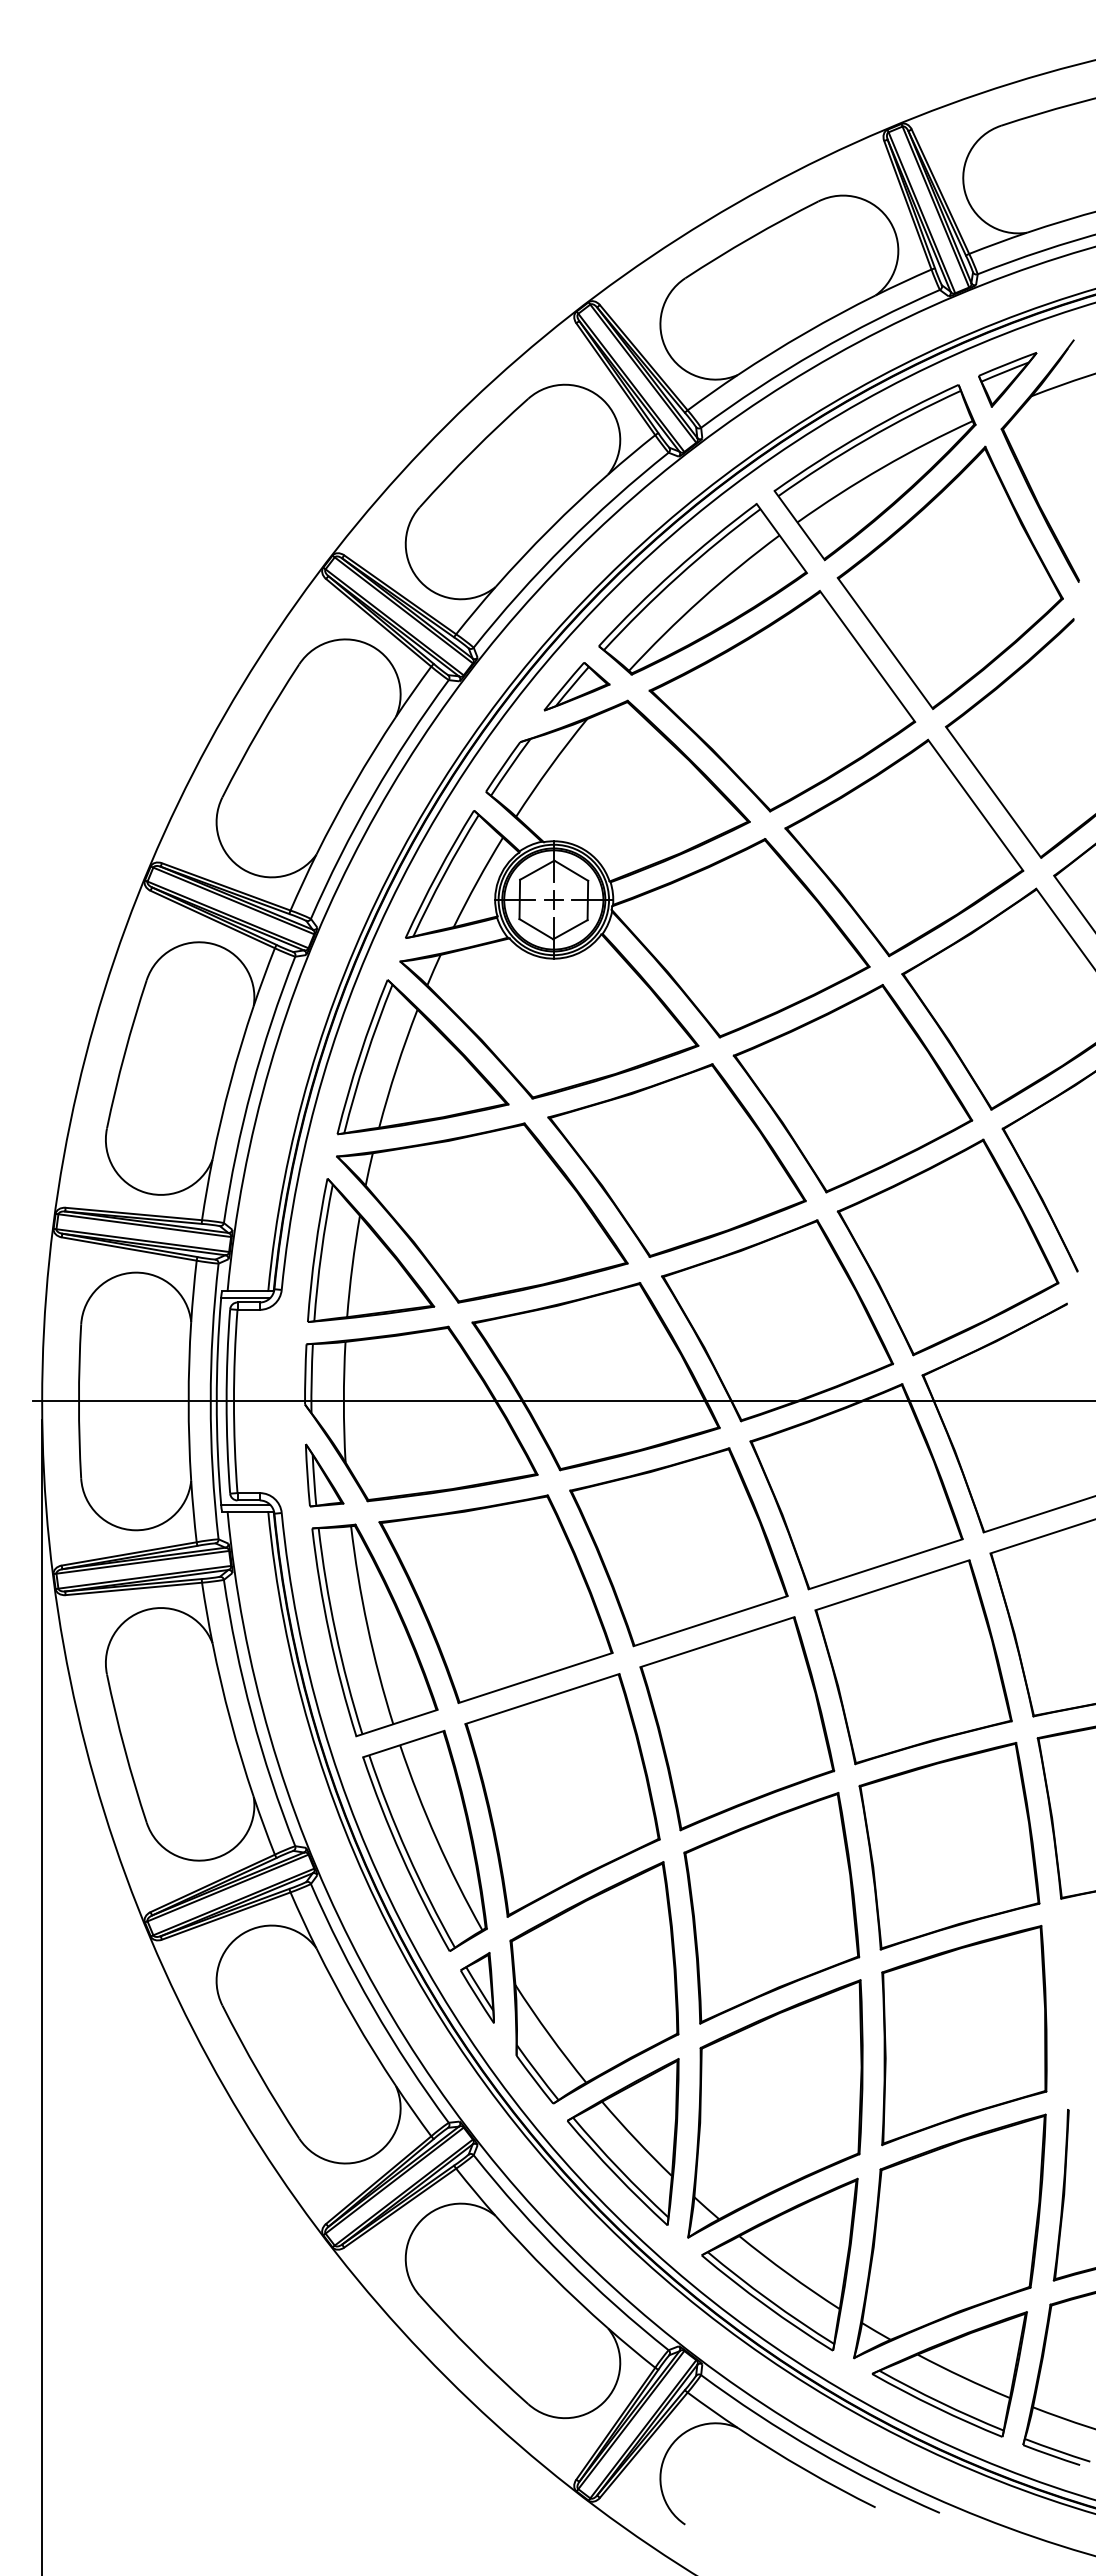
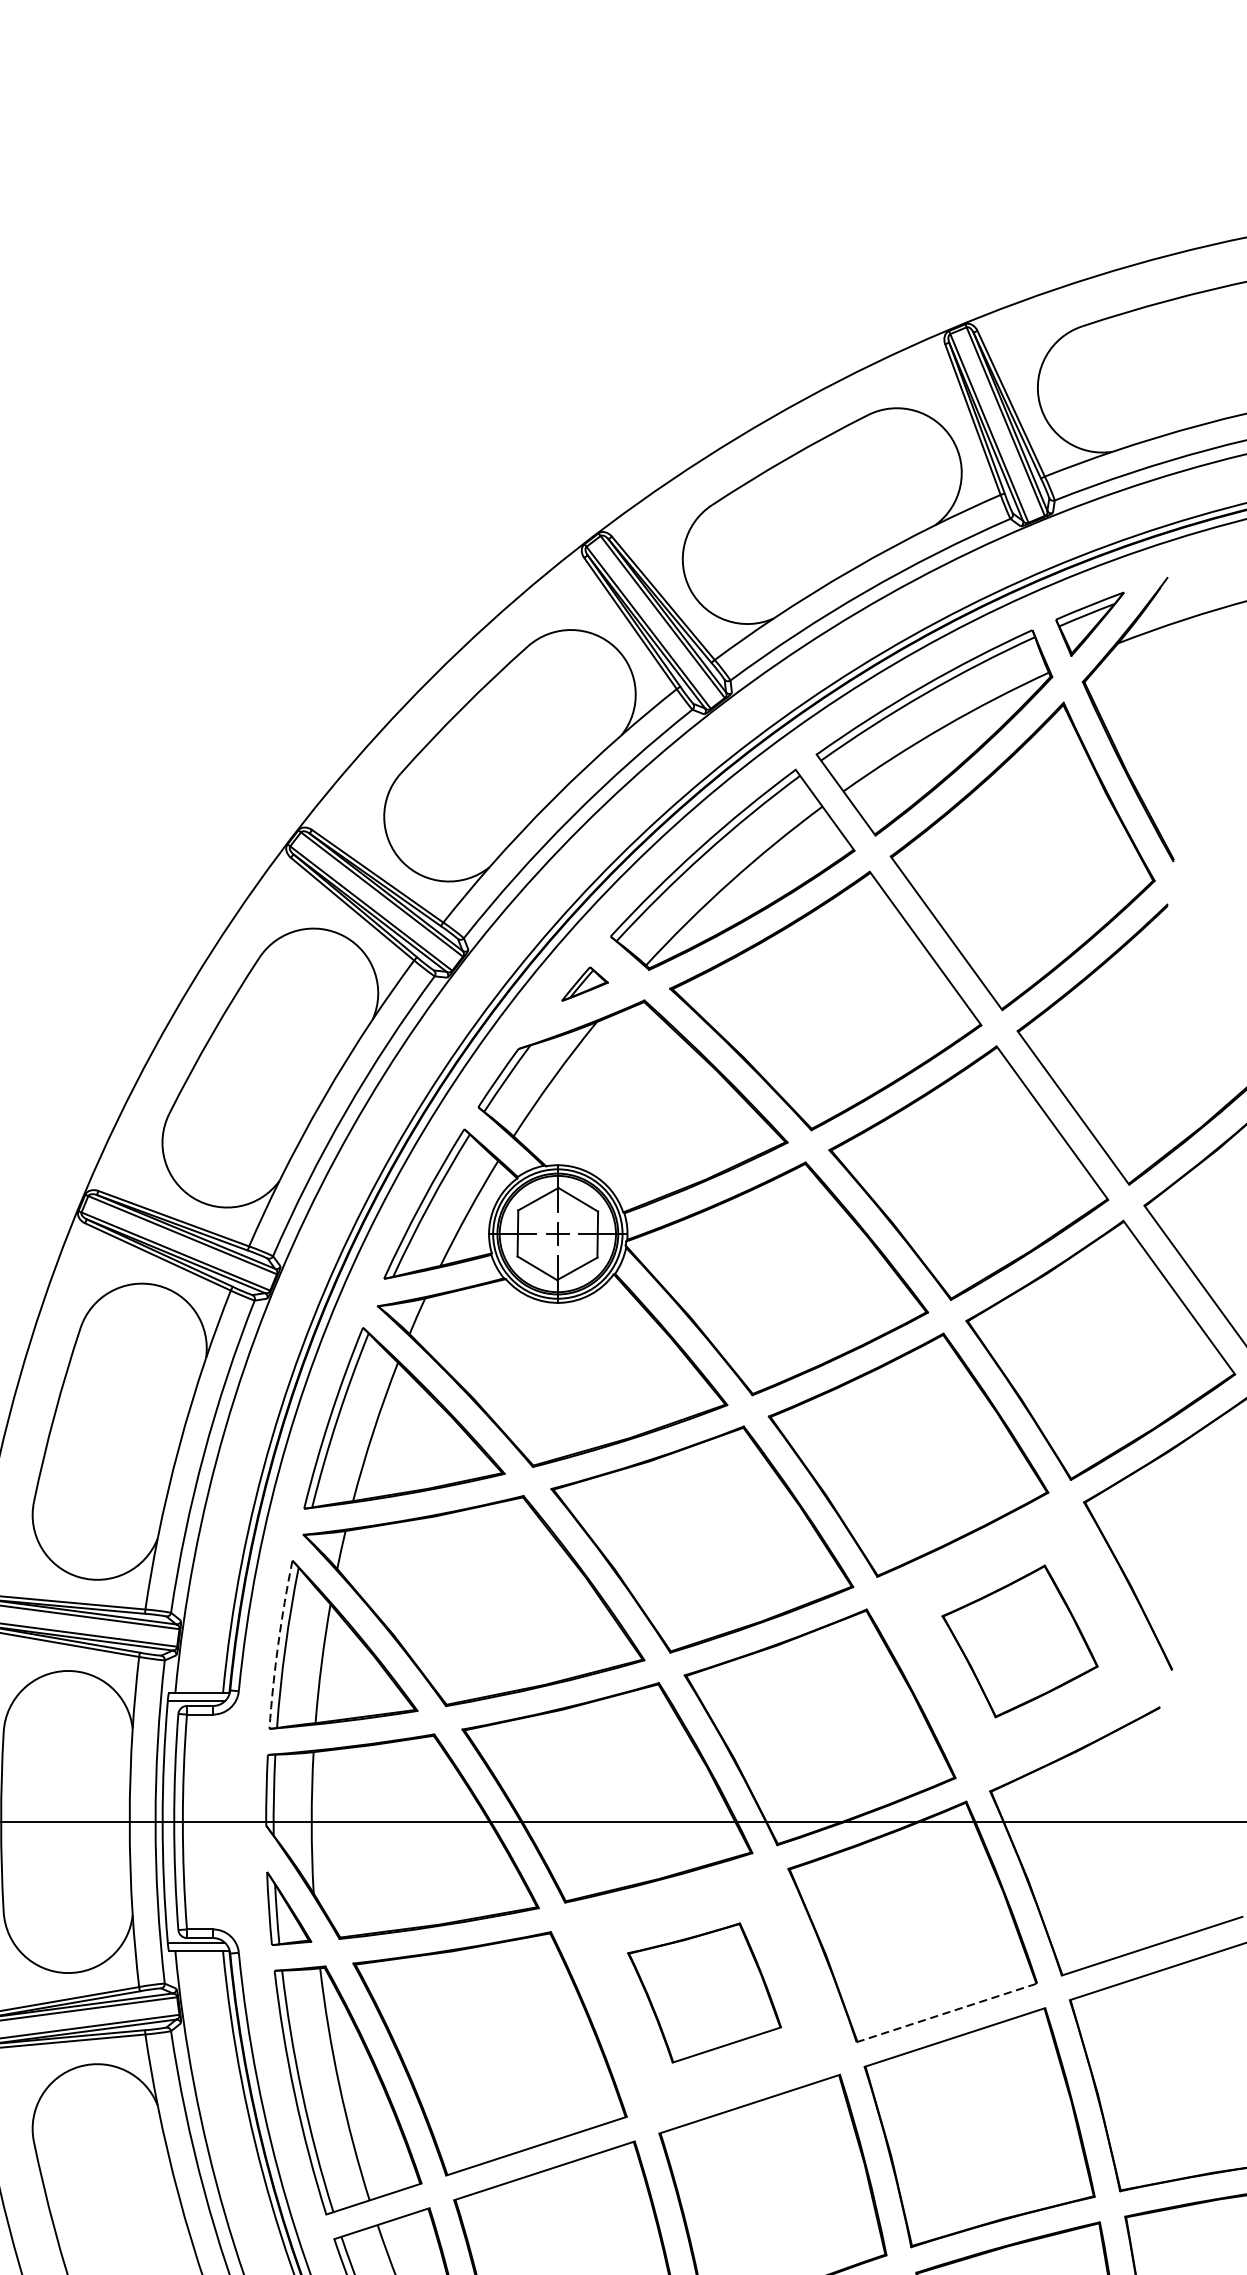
part: (576, 686) -> (584, 983), size x0.6
part: (947, 1247) -> (1019, 1641), size x0.6
arc: (315, 1250) -> (278, 1645), solid -> dashed
part: (678, 1547) -> (704, 1993), size x0.6
line: (885, 1564) -> (946, 2013), solid -> dashed

